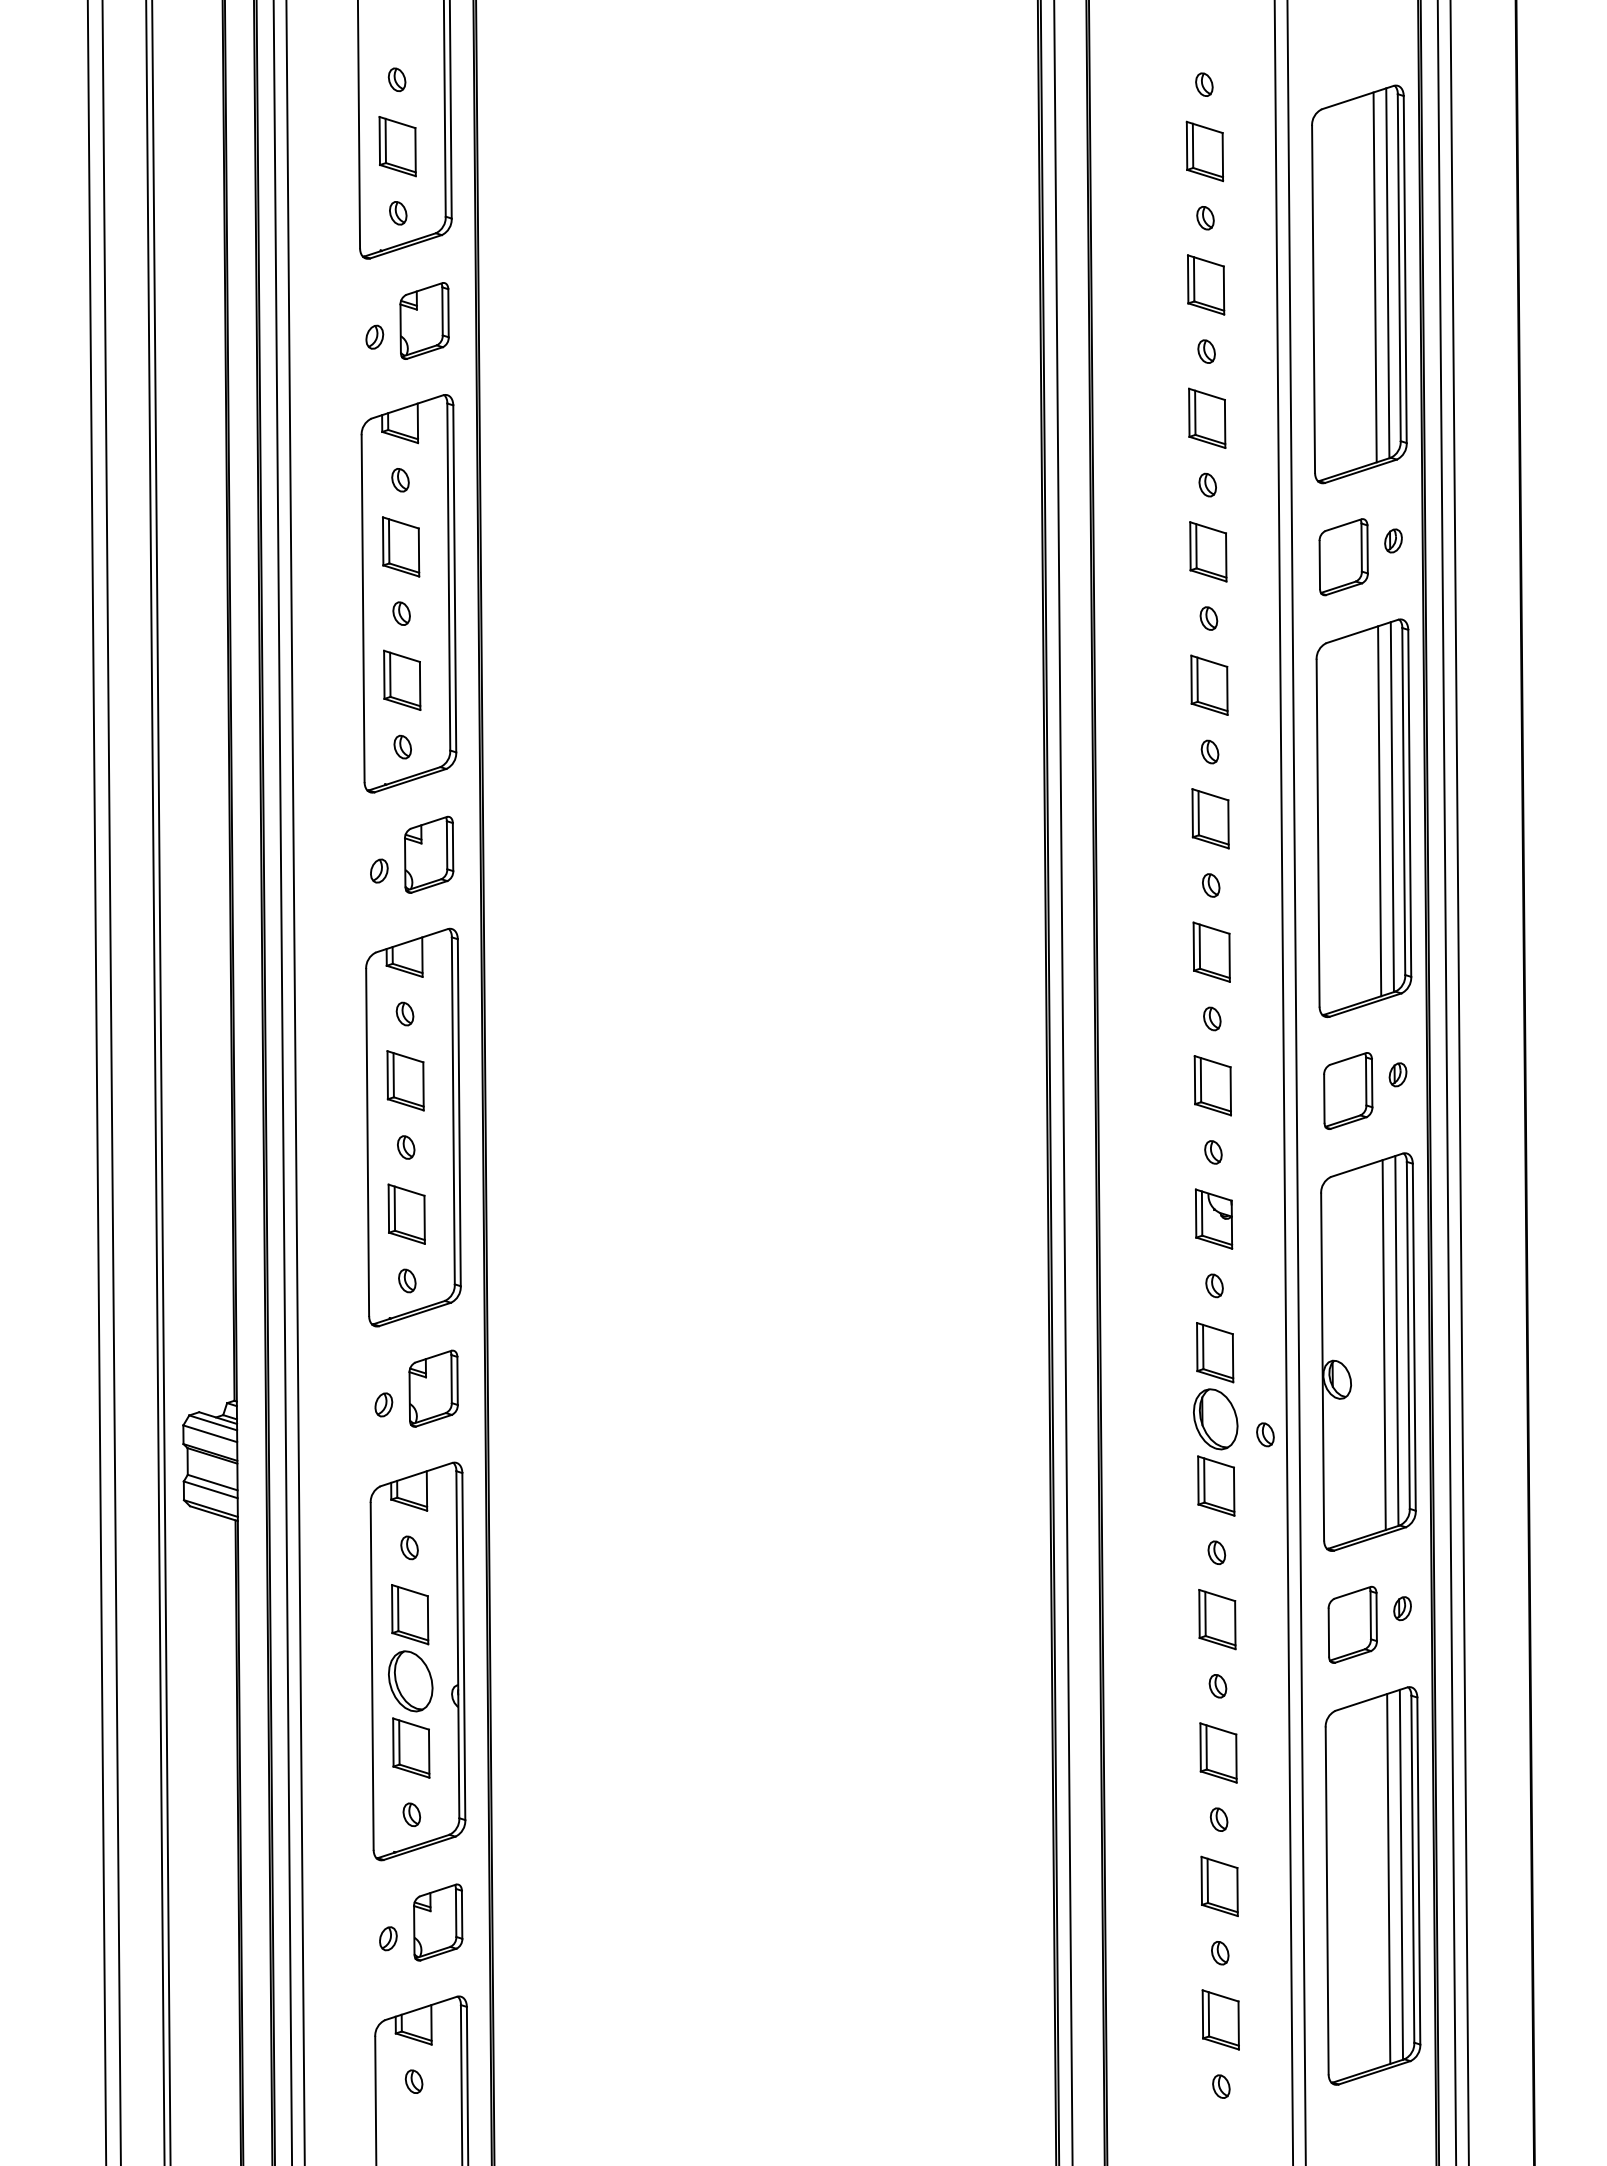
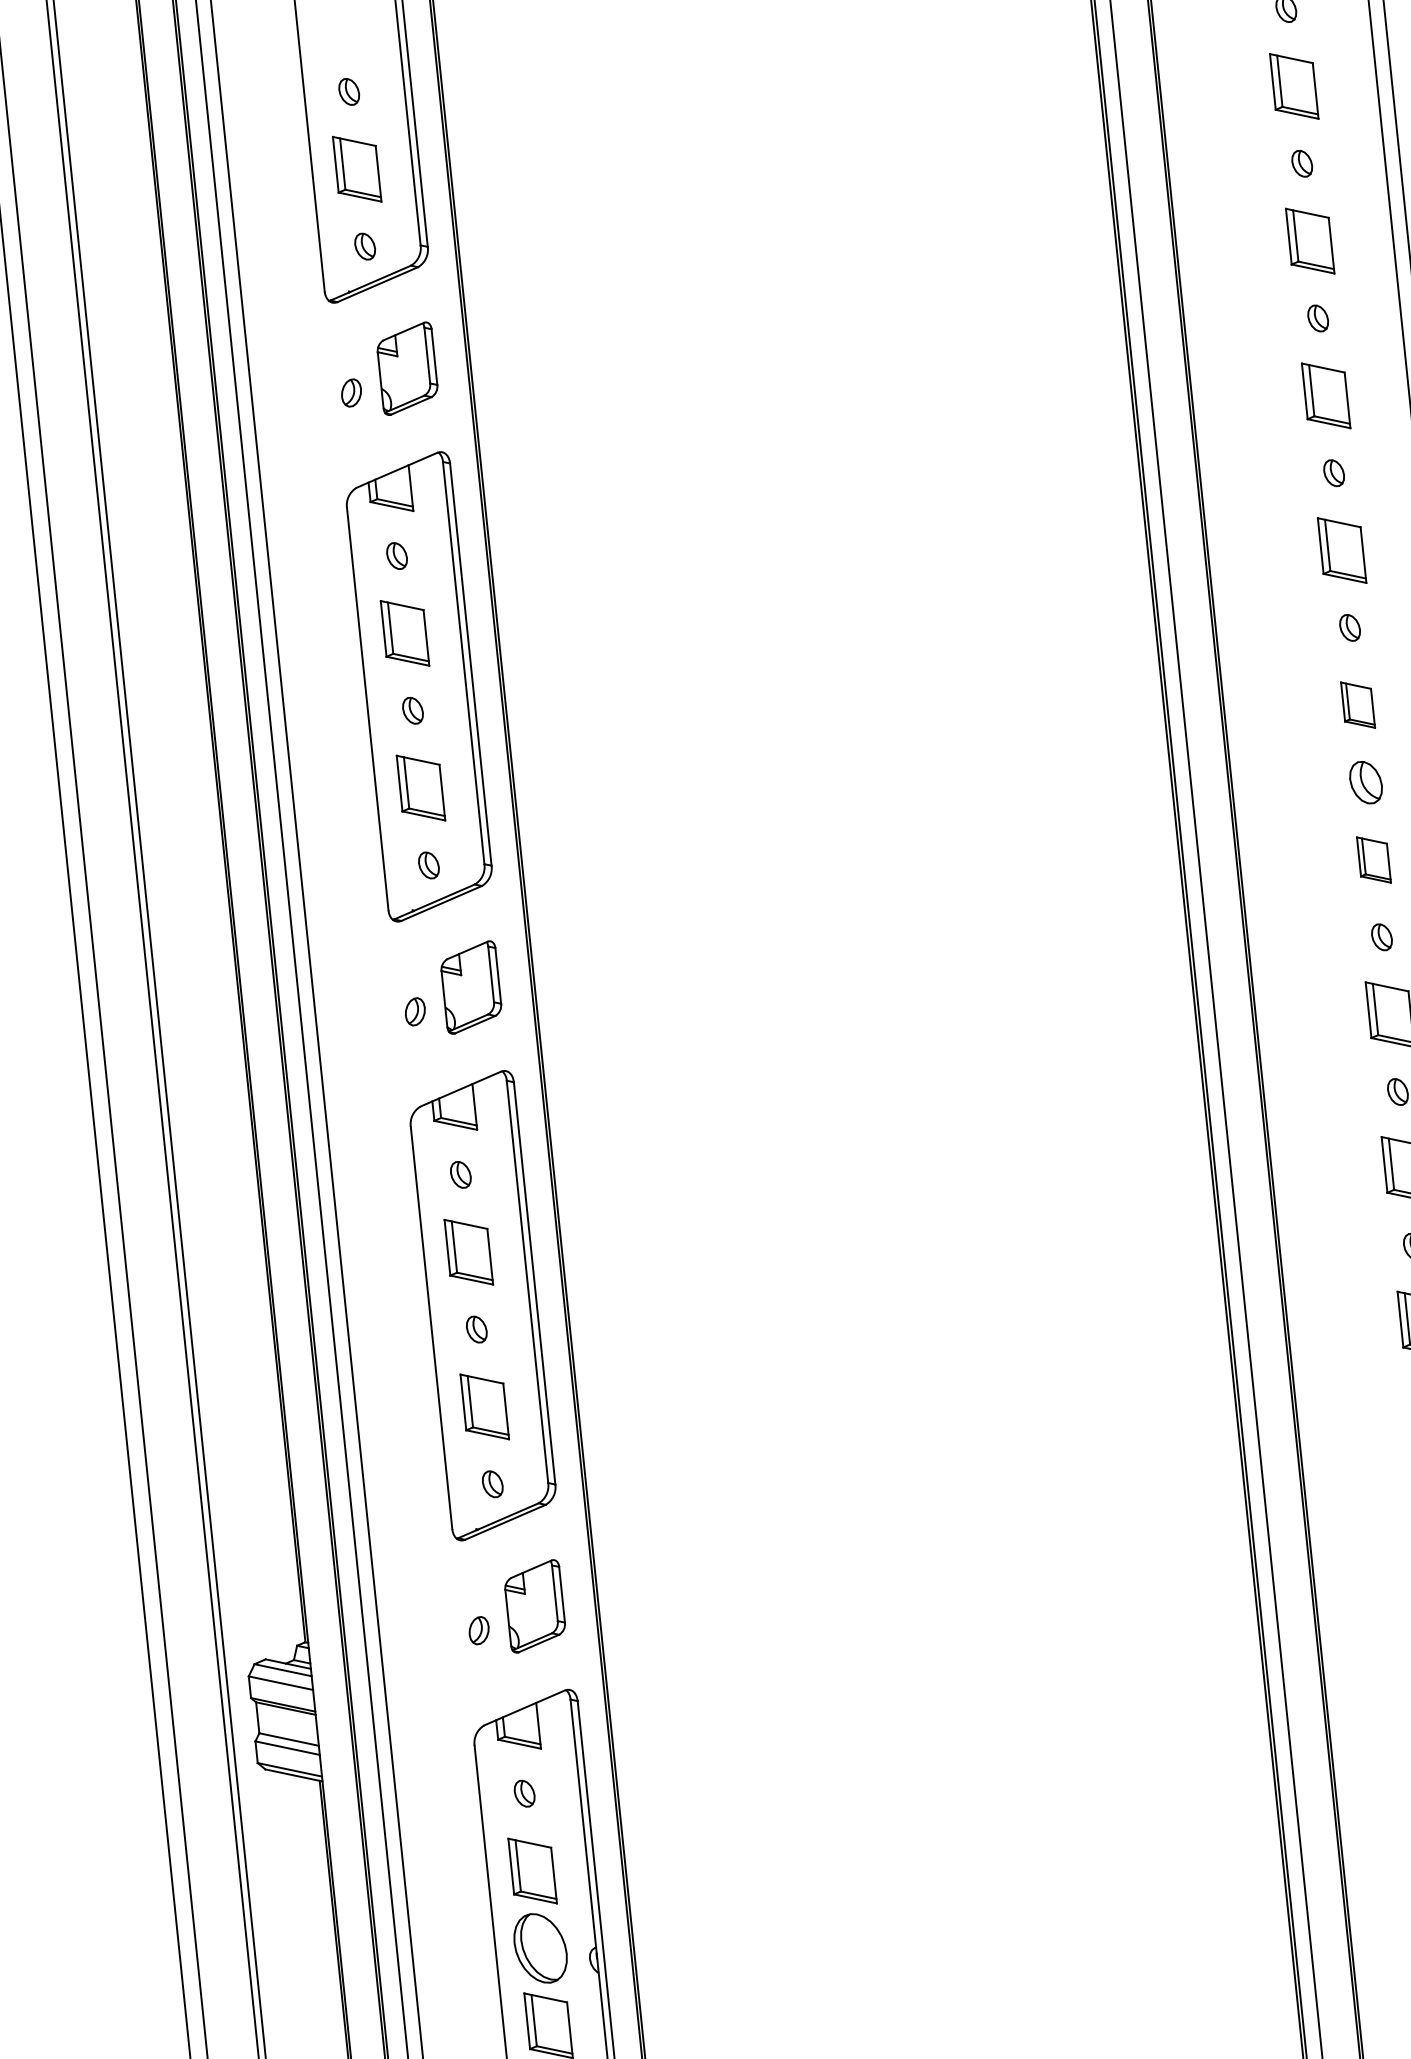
part: (1209, 684) -> (1357, 704), size x0.7
part: (1209, 751) -> (1365, 782), size x1.6
part: (1210, 818) -> (1373, 859), size x0.7

